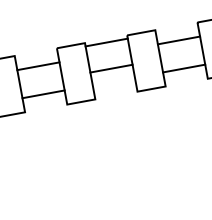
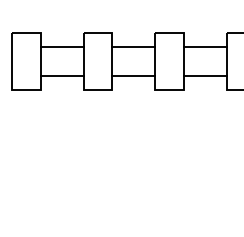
line: (106, 42) -> (133, 47), moved
line: (111, 68) -> (133, 75), moved

